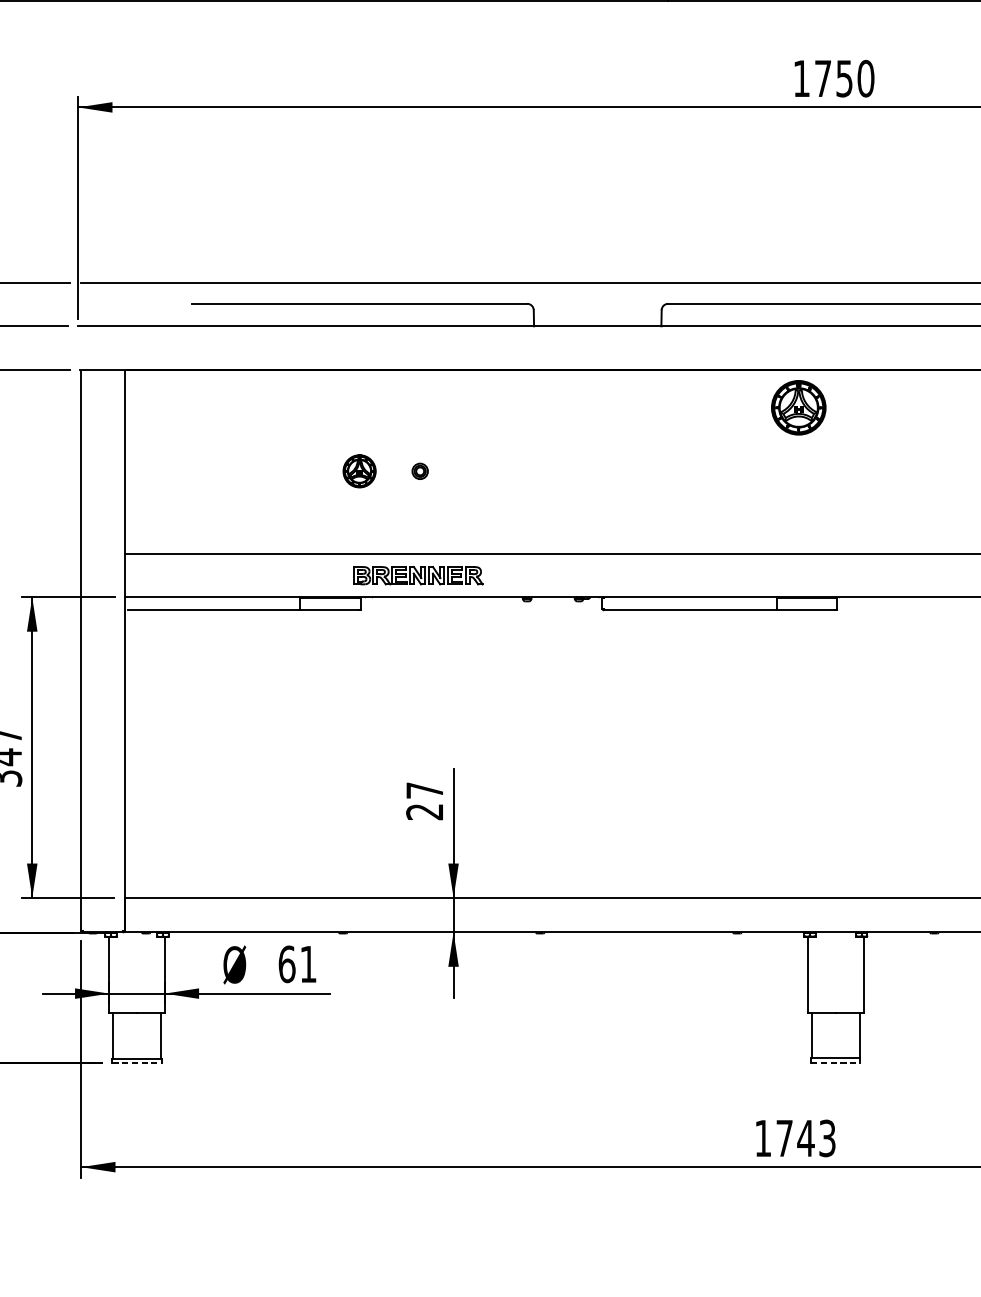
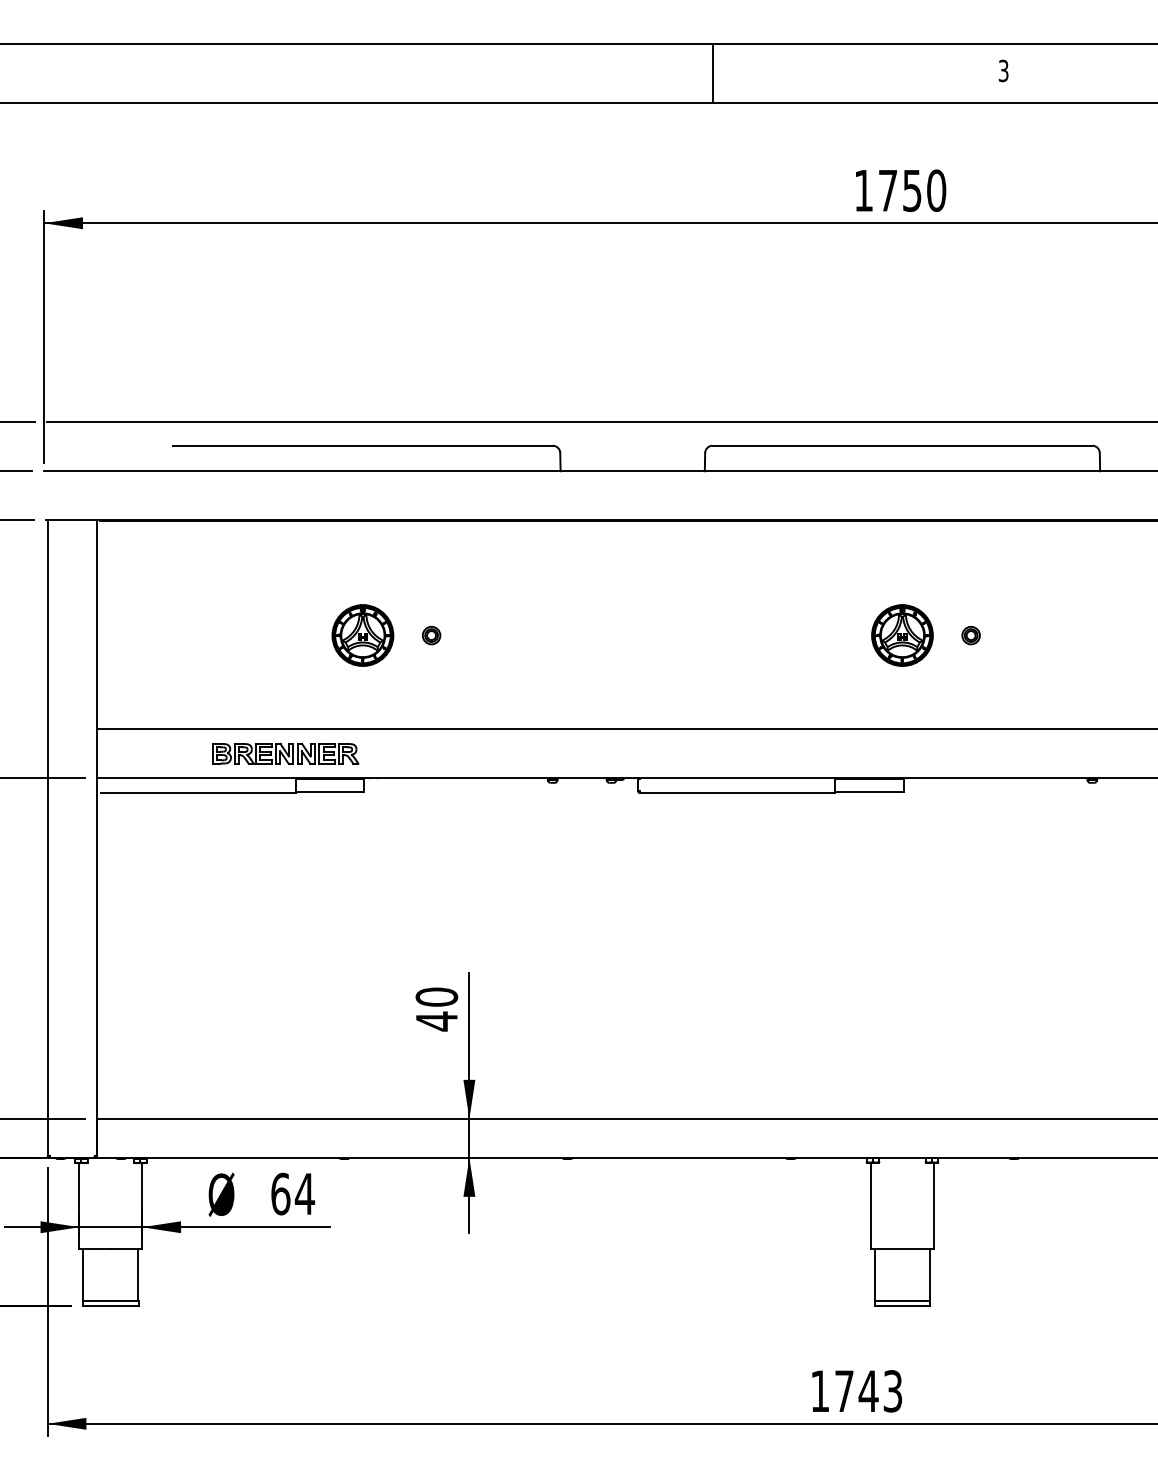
part: (798, 407) -> (902, 635), moved
part: (359, 471) -> (362, 635), size x1.67
part: (895, 471) -> (970, 635), added
part: (418, 575) -> (285, 753), moved
text: (424, 801) -> (436, 1009), 27 -> 40
text: (308, 963) -> (304, 1193), 61 -> 64
line: (835, 1062) -> (902, 1305), dashed -> solid
line: (136, 1063) -> (110, 1306), dashed -> solid

